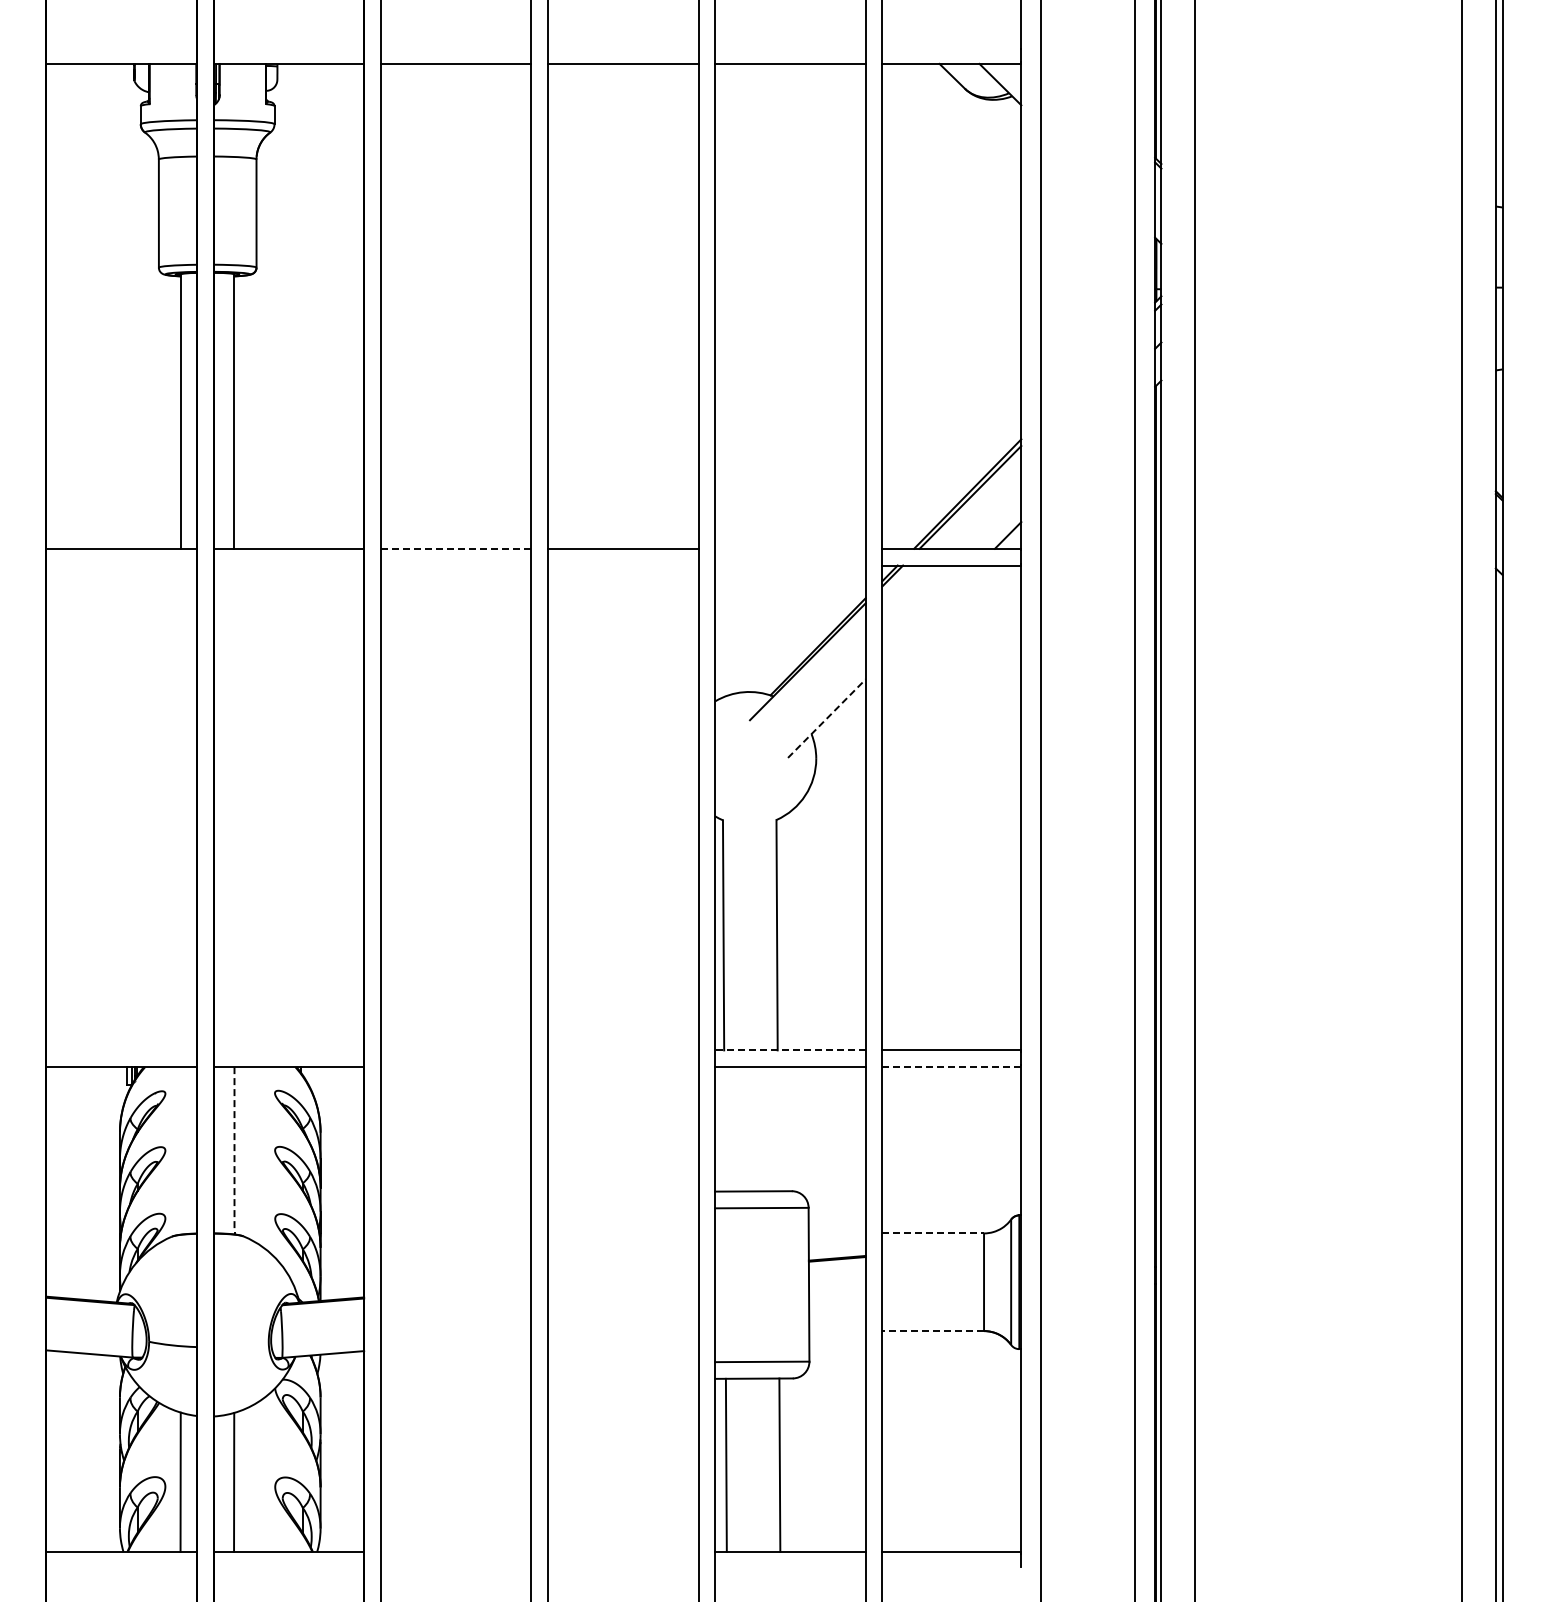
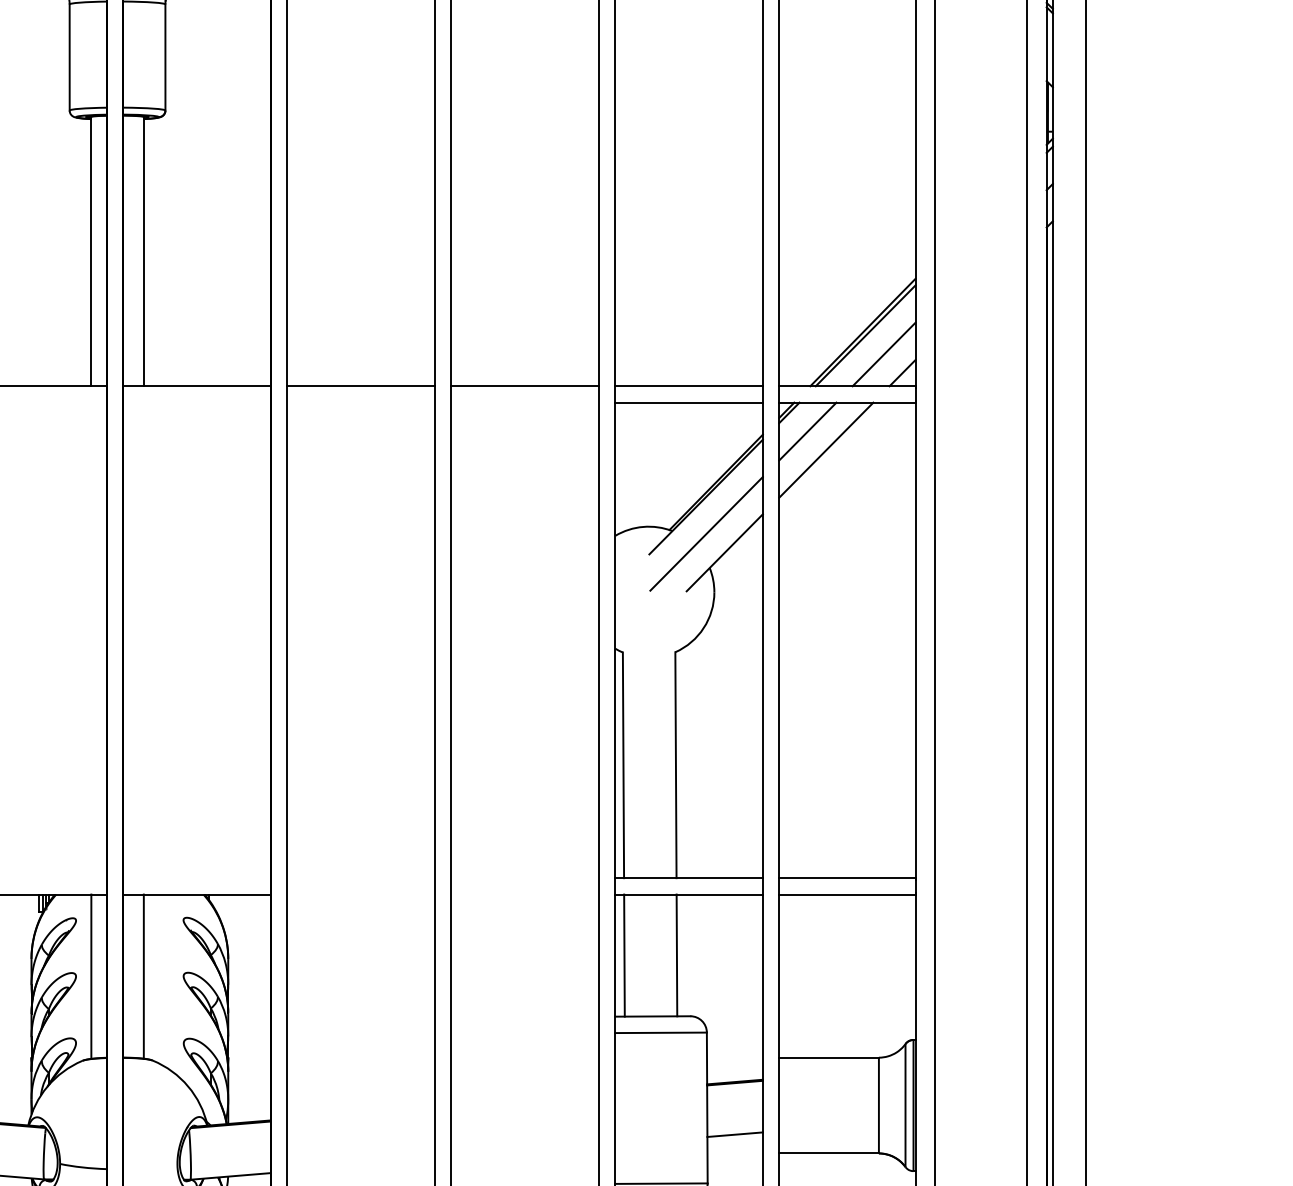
line: (989, 516) -> (884, 354), added
line: (455, 548) -> (360, 385), dashed -> solid
line: (790, 548) -> (689, 385), added
line: (790, 565) -> (689, 402), added
line: (911, 594) -> (807, 431), added
line: (930, 613) -> (826, 449), added
line: (808, 699) -> (706, 534), added
line: (827, 718) -> (725, 552), dashed -> solid
line: (790, 1050) -> (689, 878), dashed -> solid
line: (952, 1067) -> (847, 894), dashed -> solid
line: (724, 1129) -> (624, 955), added
line: (777, 1129) -> (676, 955), added
line: (181, 1150) -> (91, 976), added
line: (234, 1150) -> (143, 976), dashed -> solid
line: (933, 1233) -> (829, 1057), dashed -> solid
line: (837, 1311) -> (735, 1134), added
line: (933, 1331) -> (829, 1153), dashed -> solid

